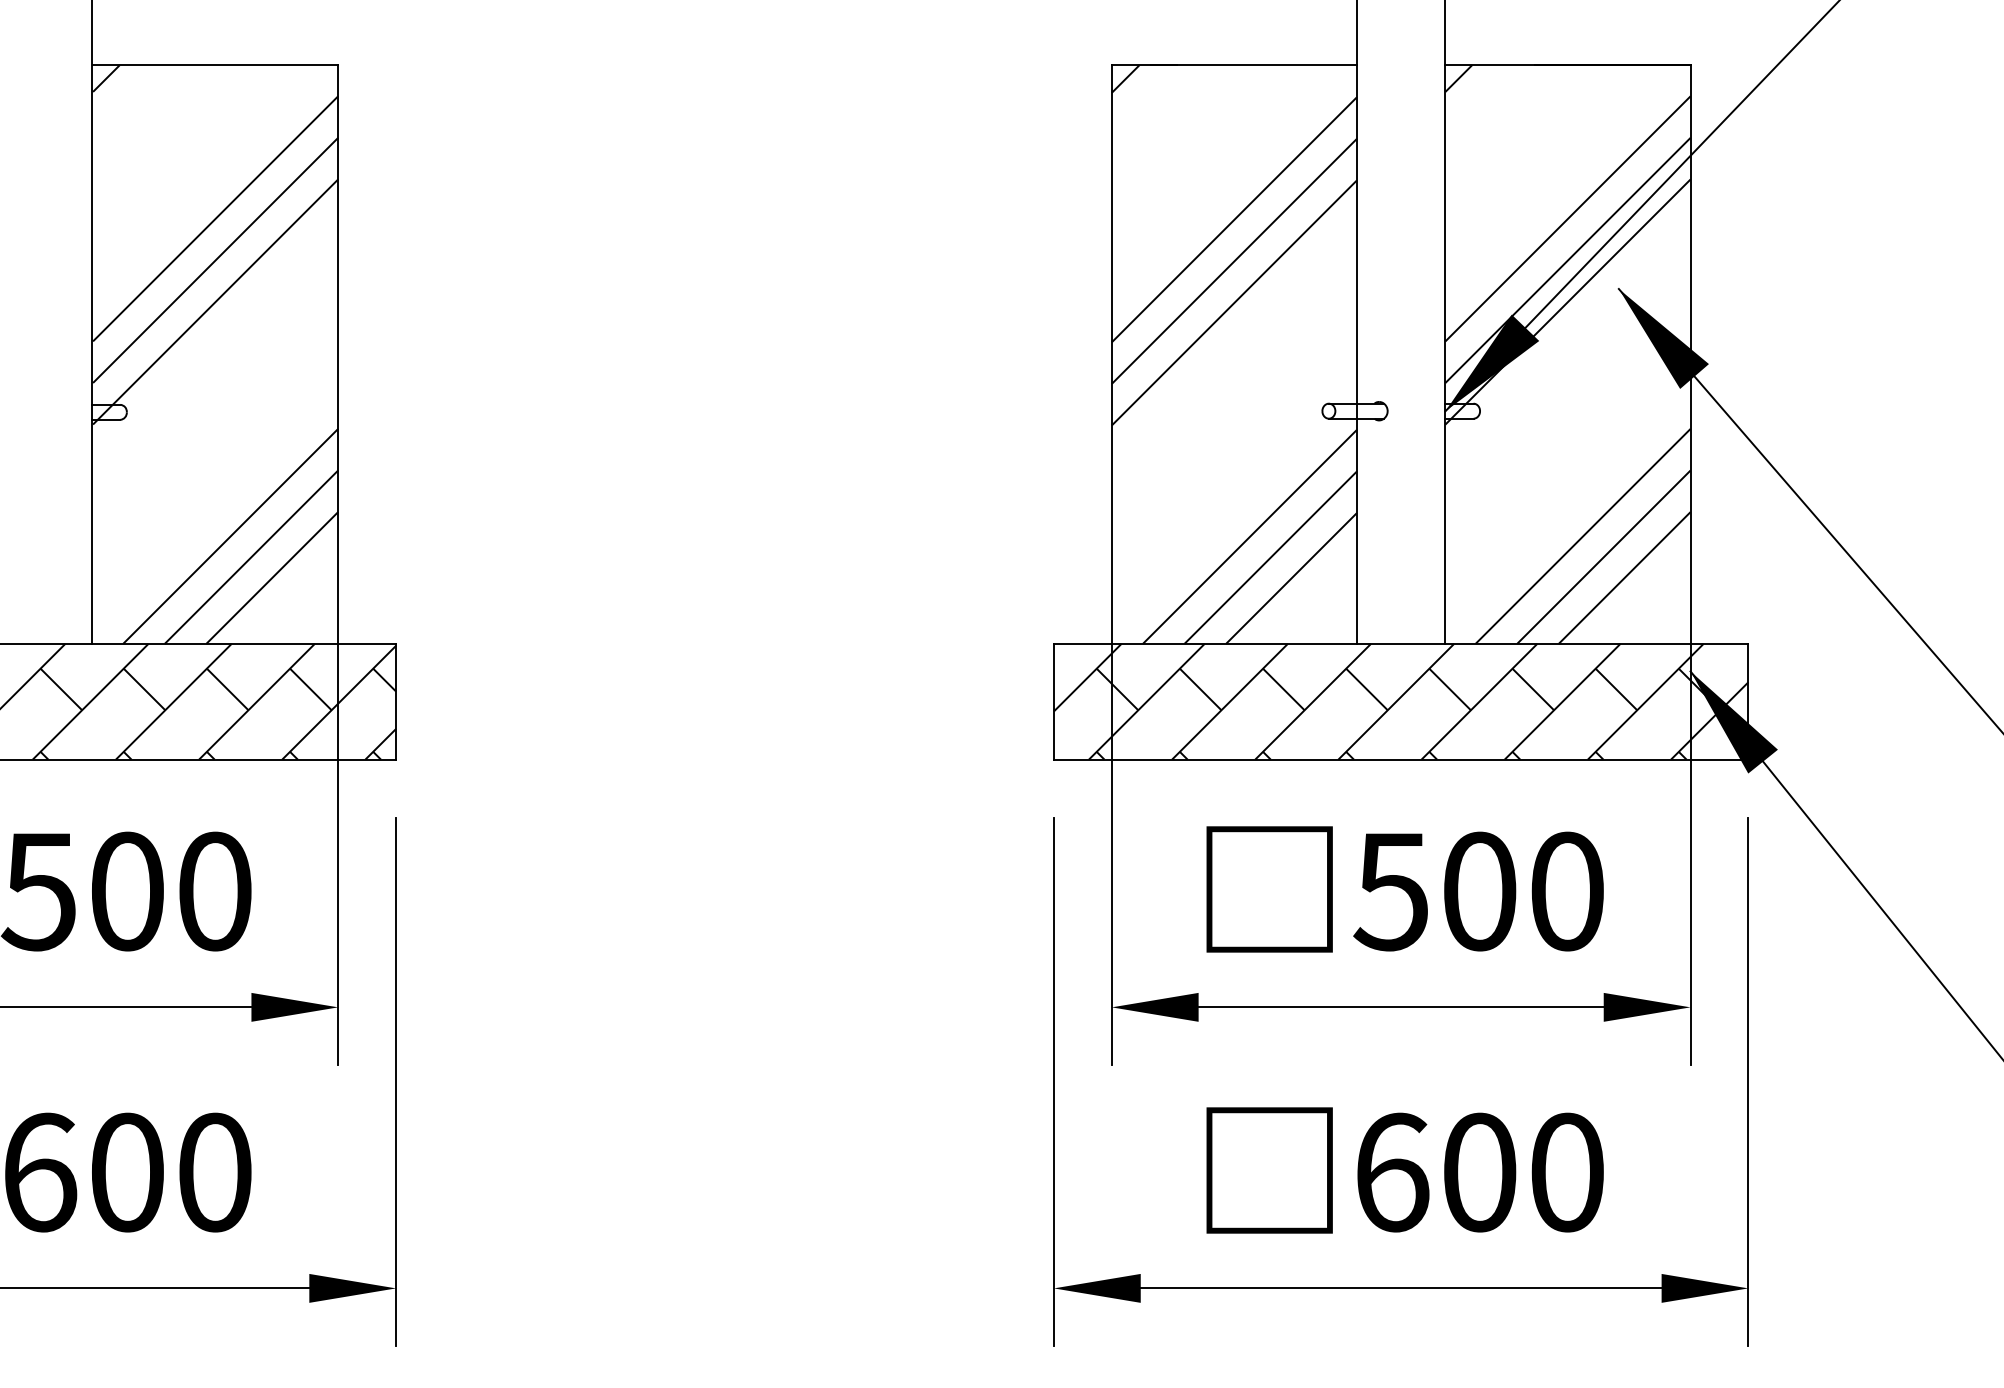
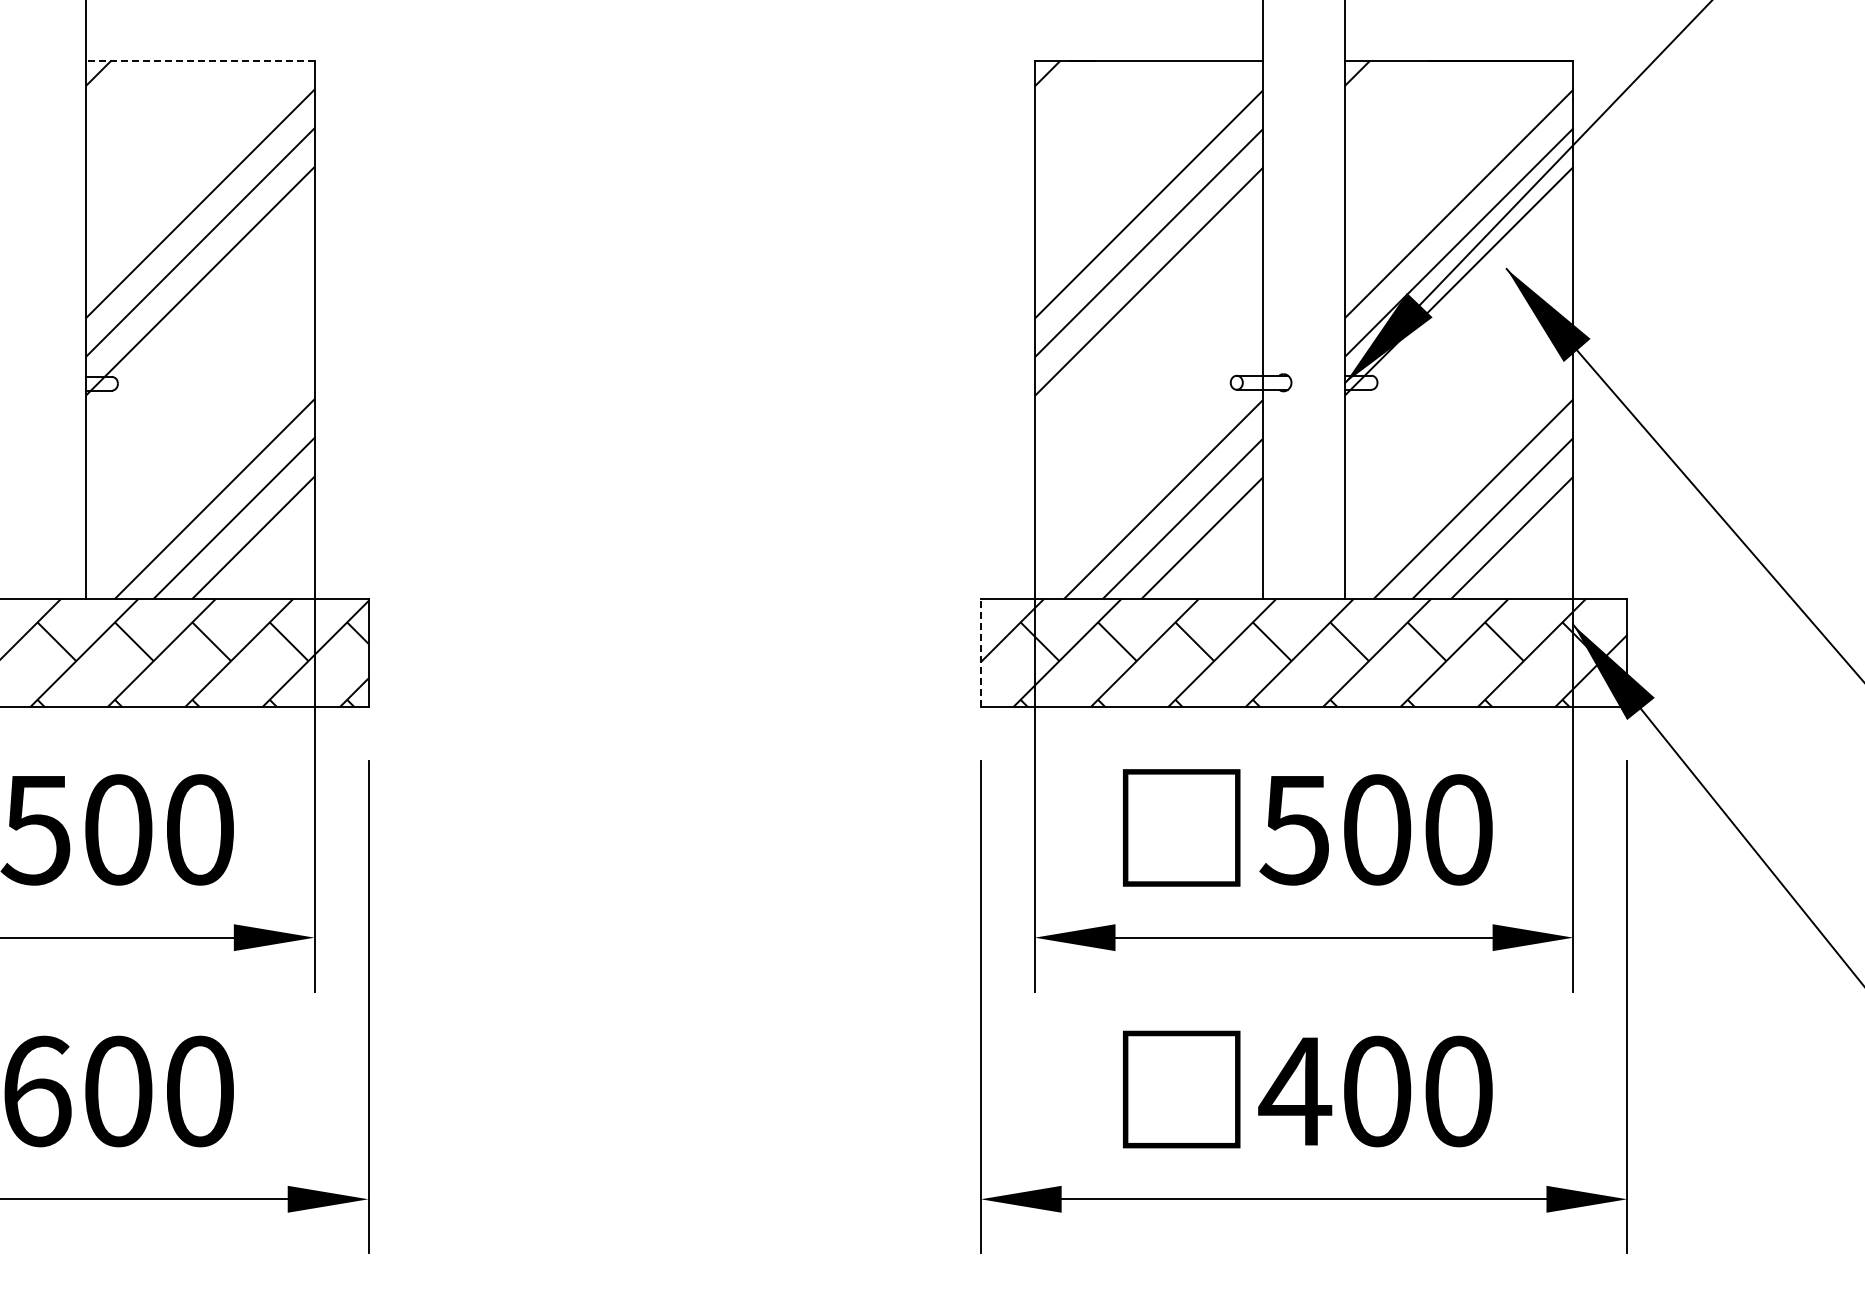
line: (215, 64) -> (200, 60), solid -> dashed
line: (1053, 702) -> (980, 653), solid -> dashed
text: (1391, 1172) -> (1295, 1091), 600 -> 400

